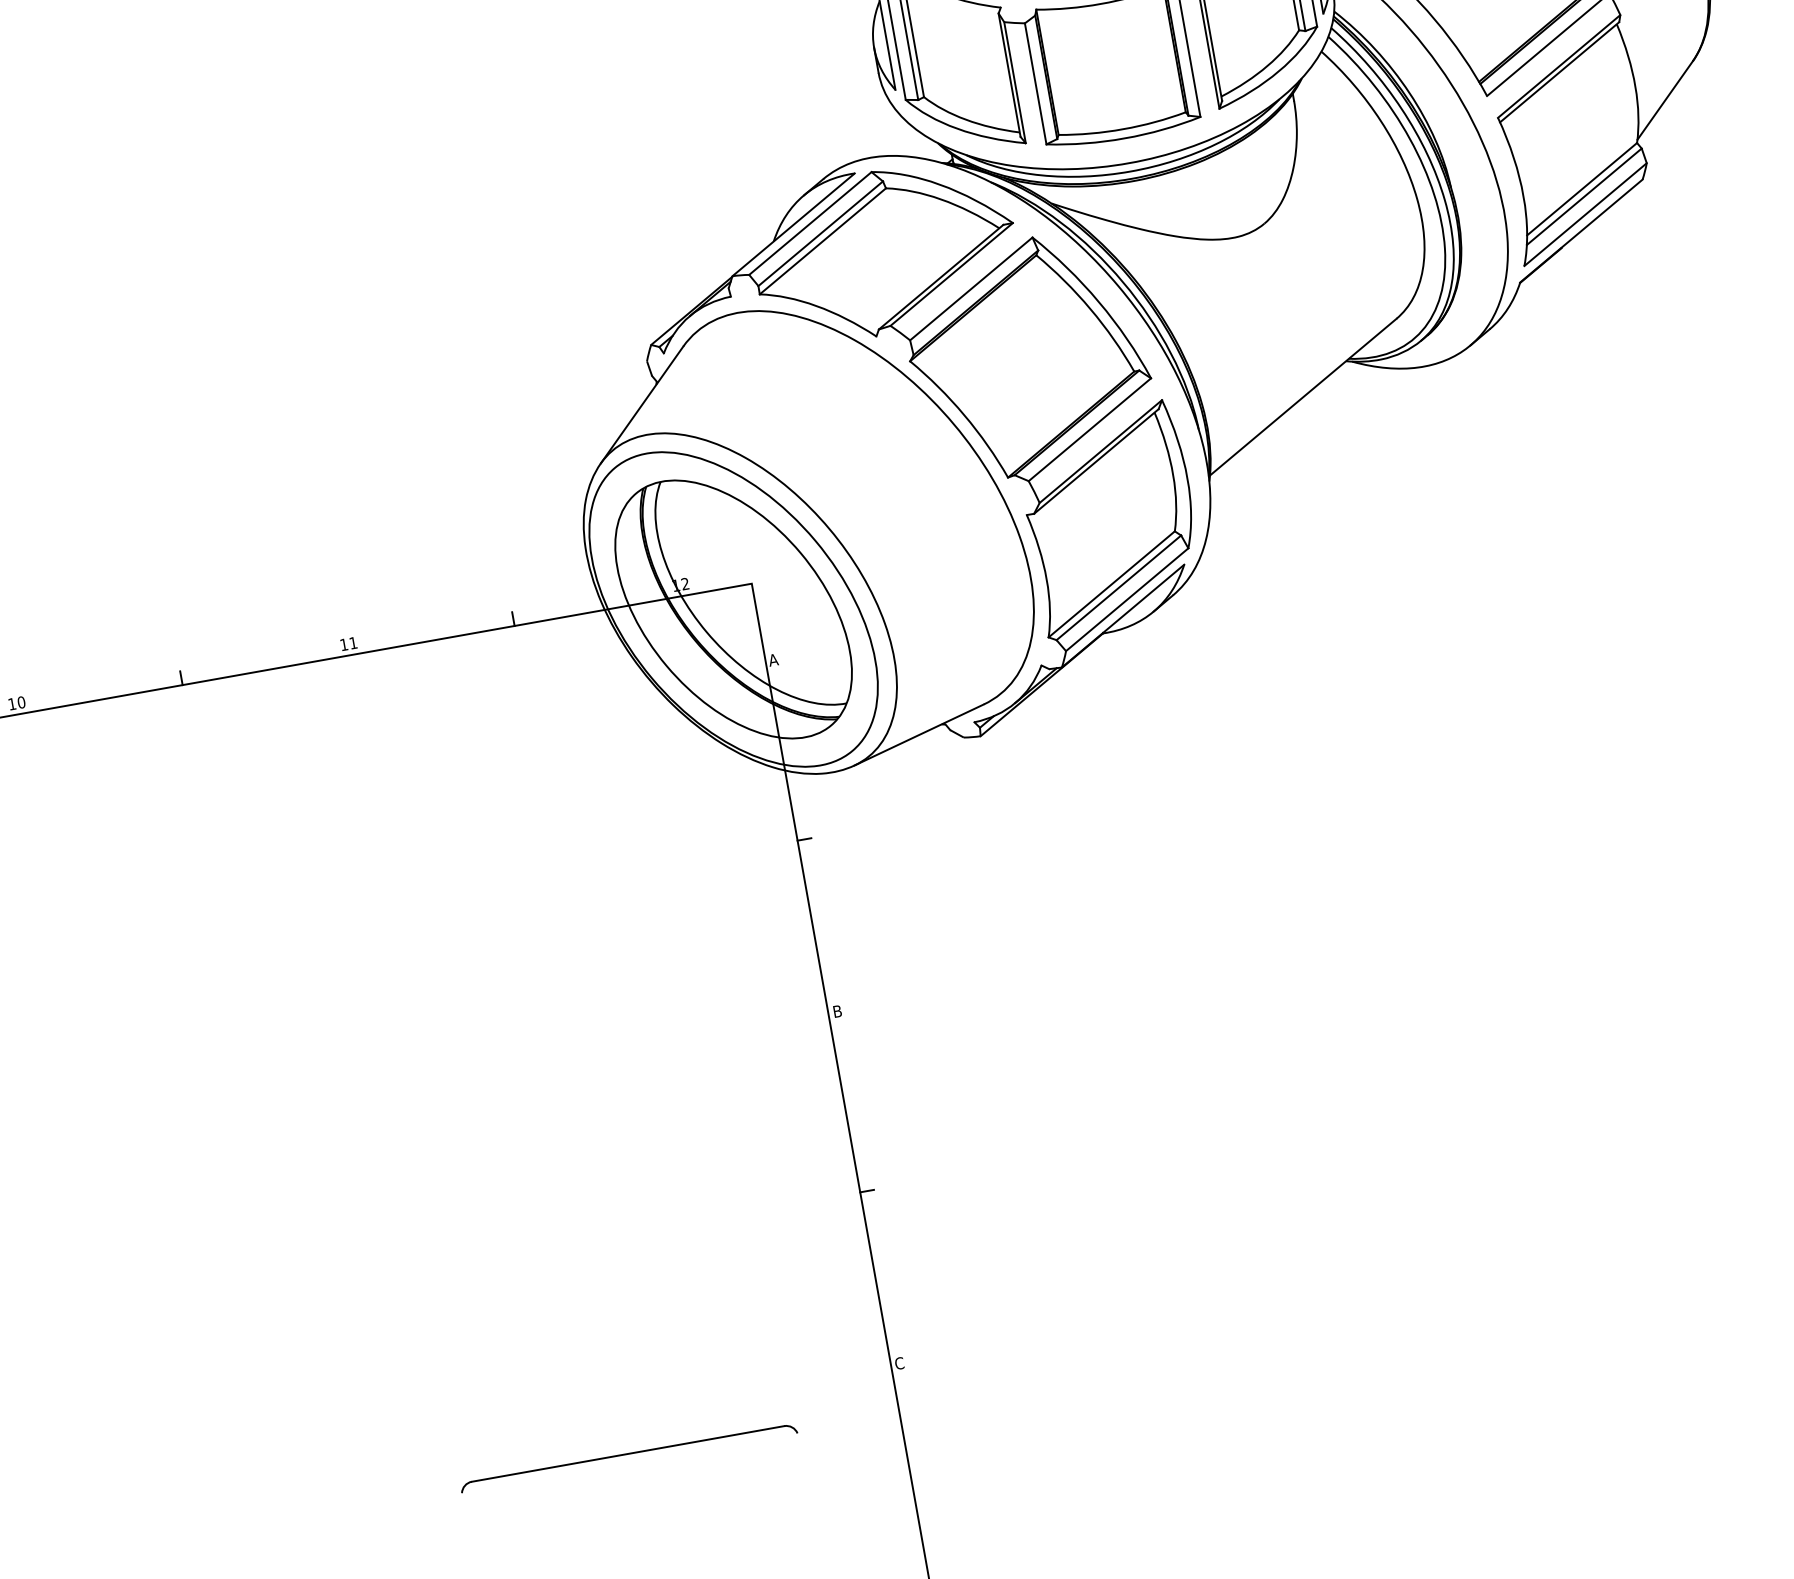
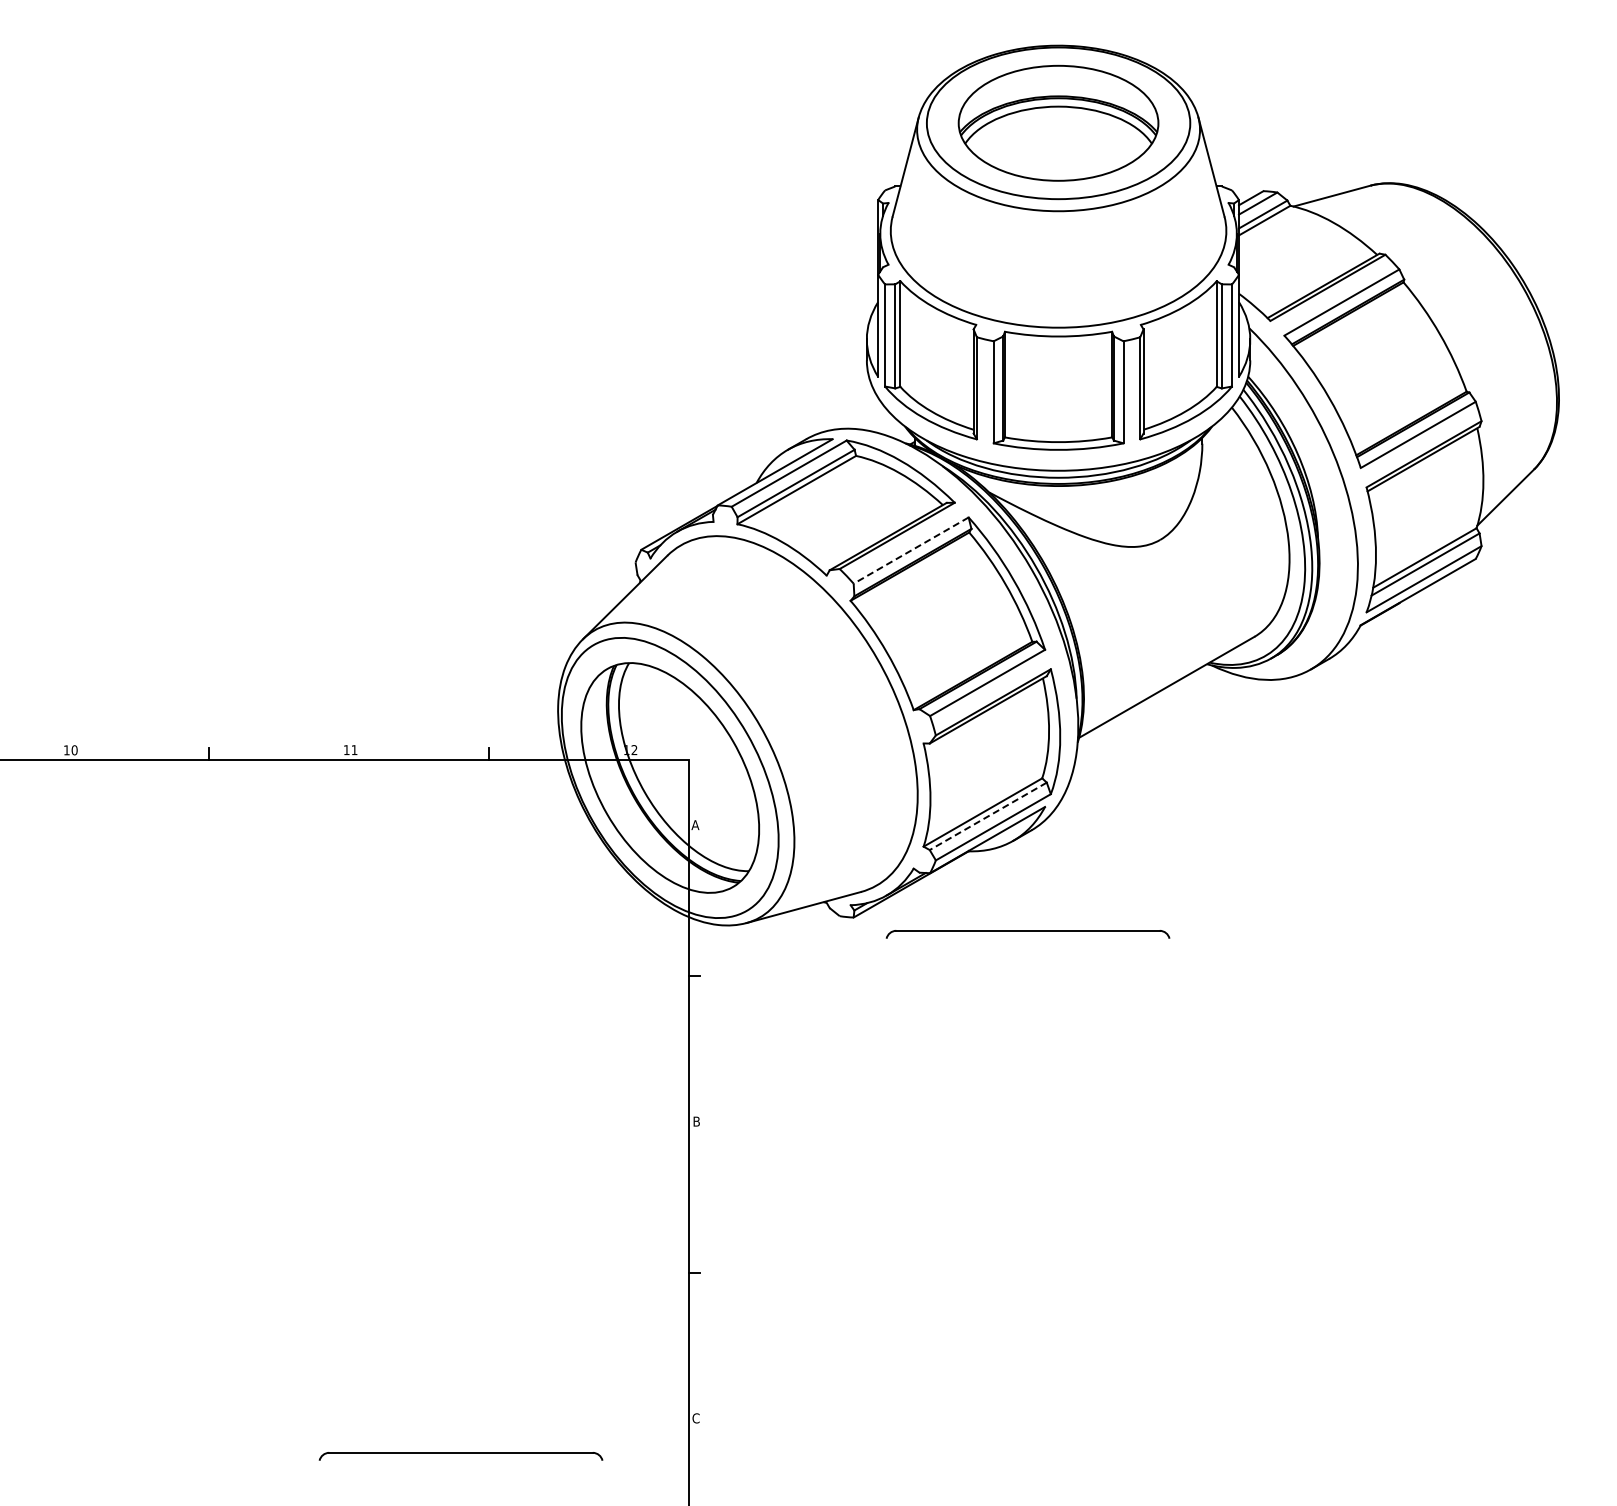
line: (970, 288) -> (910, 550), solid -> dashed
line: (1119, 587) -> (988, 816), solid -> dashed
part: (1190, 719) -> (1027, 934), added

